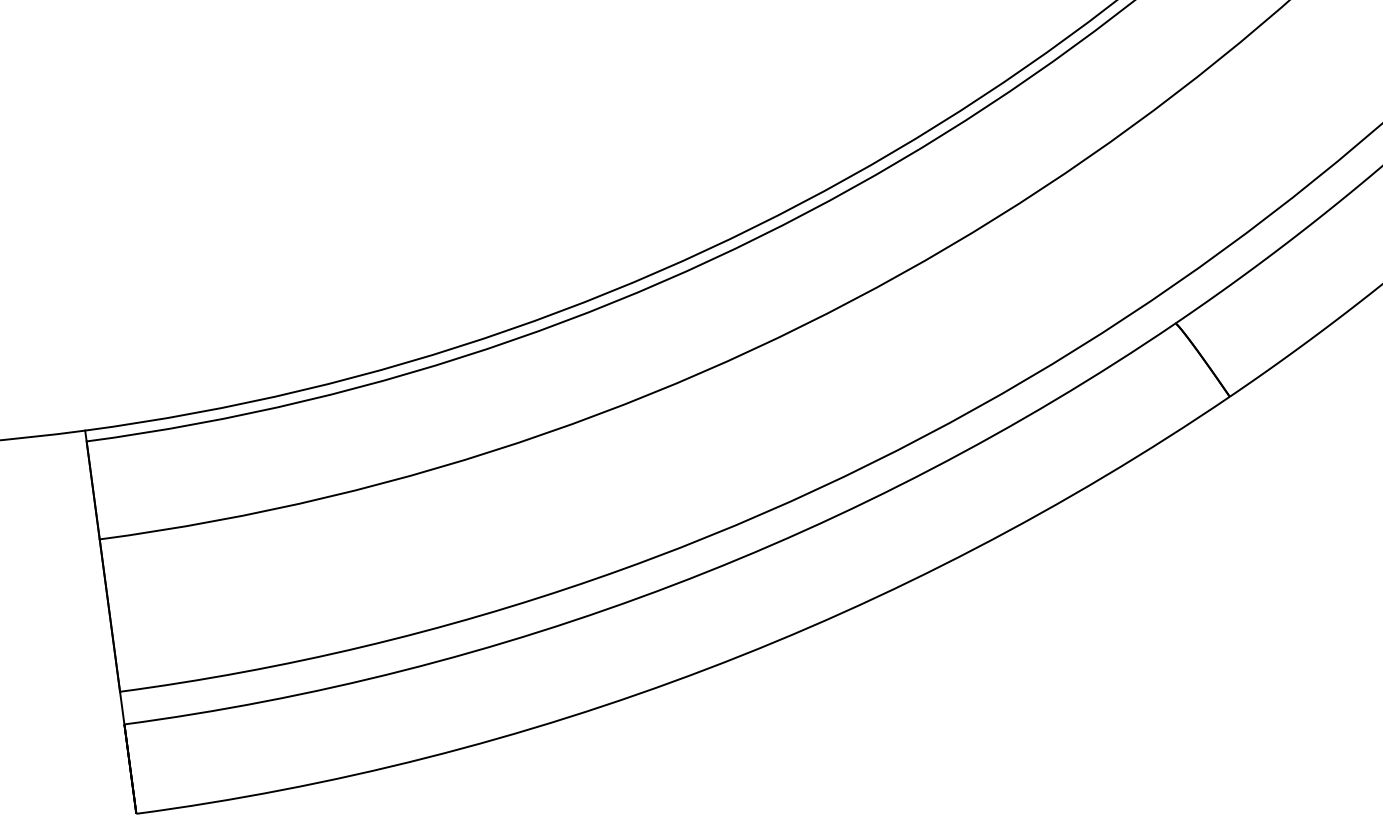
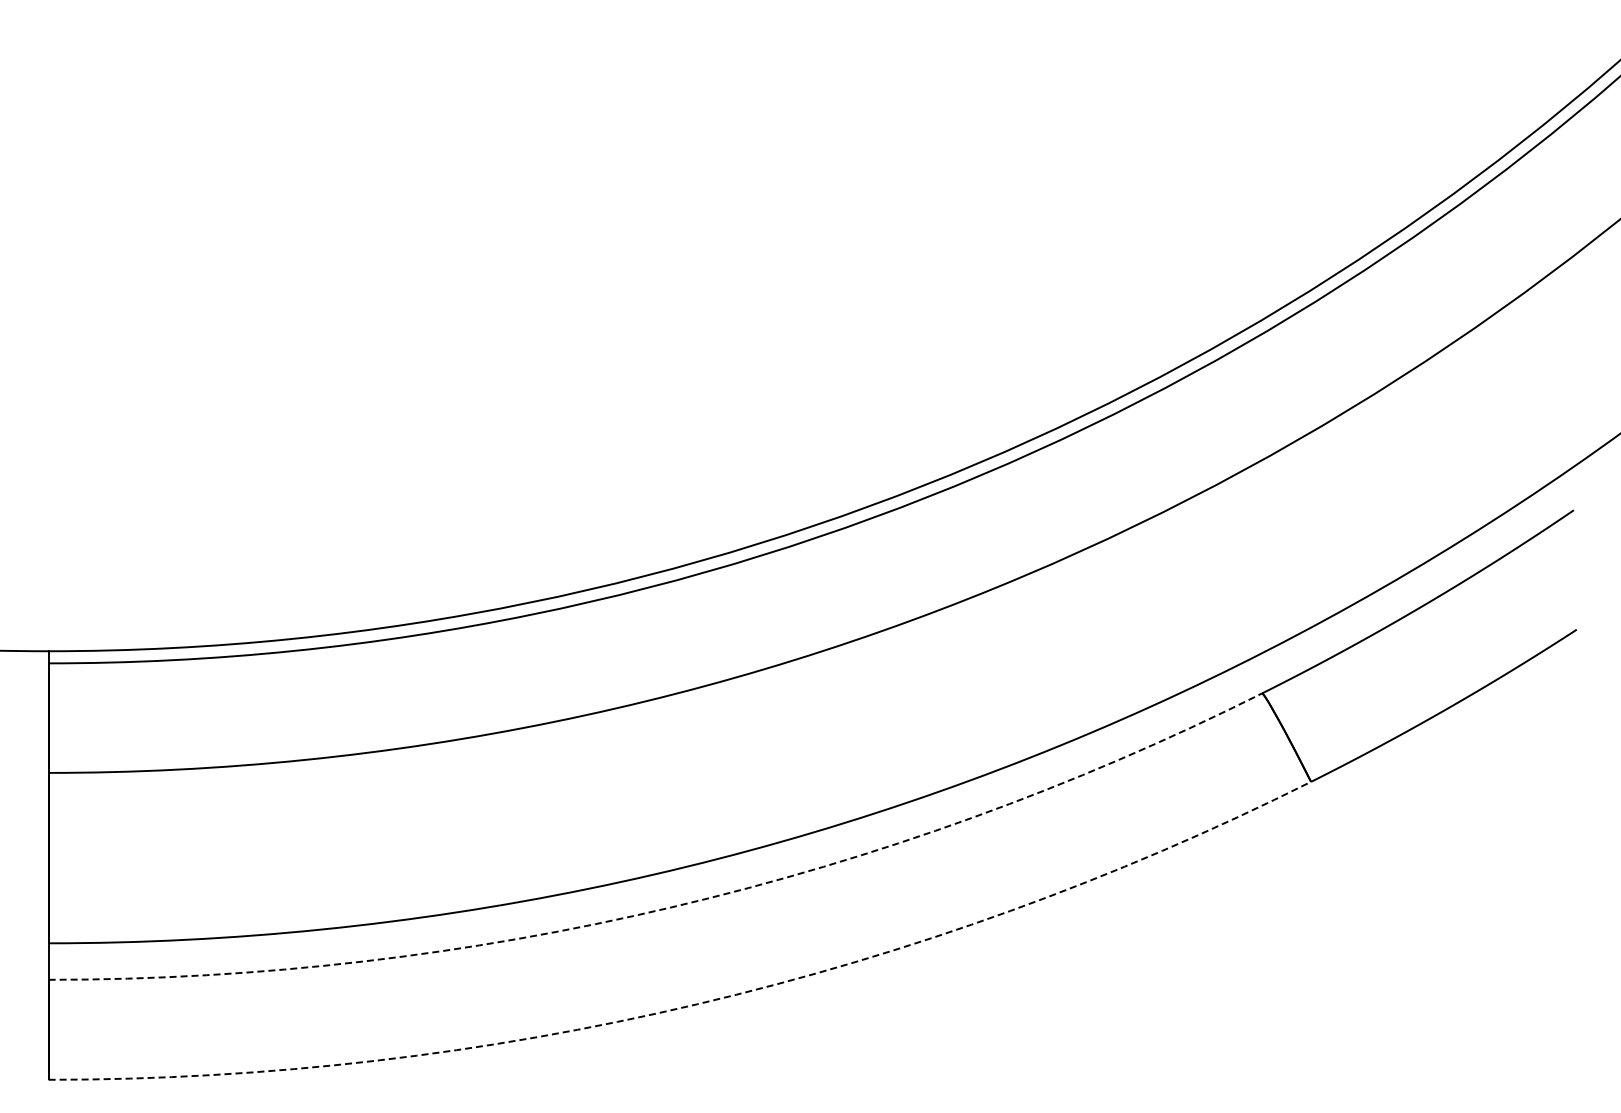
arc: (673, 585) -> (672, 907), solid -> dashed
arc: (707, 669) -> (697, 1004), solid -> dashed

